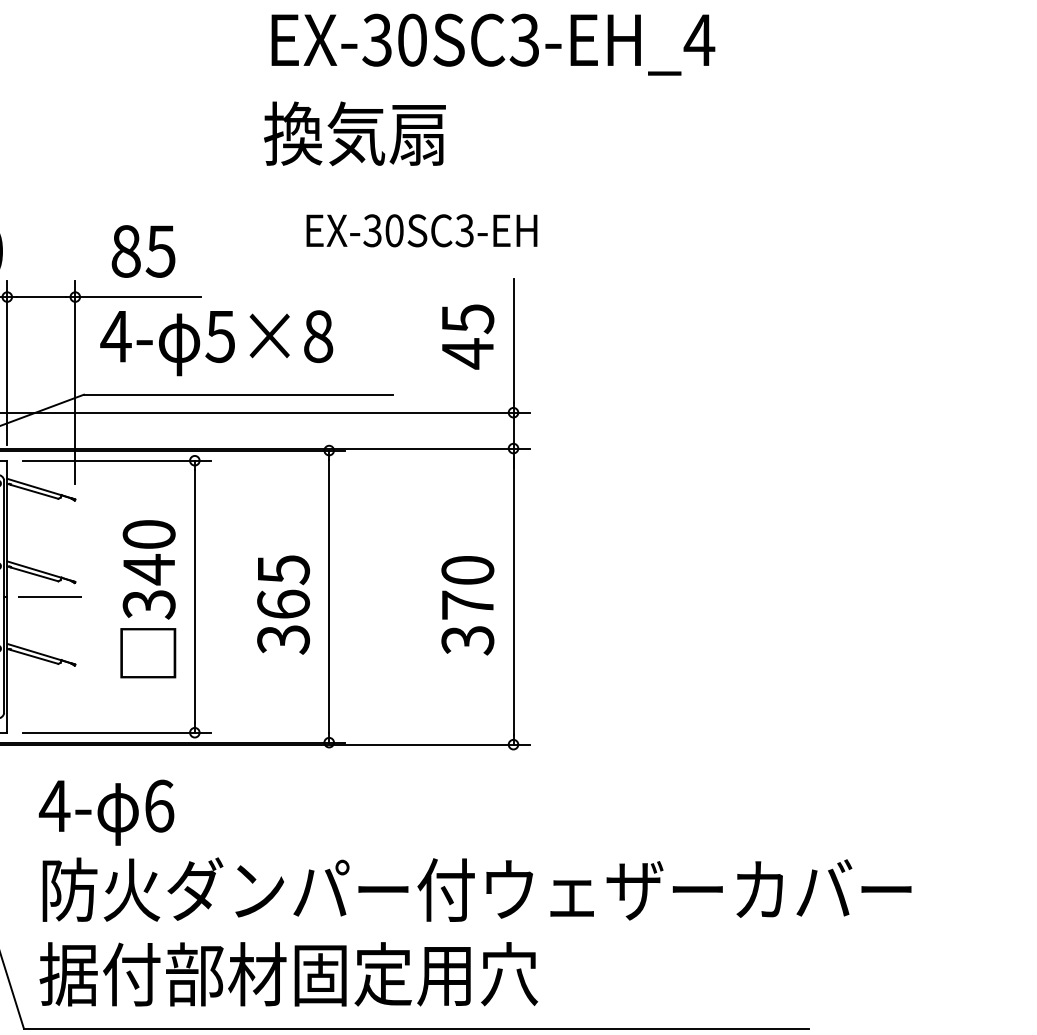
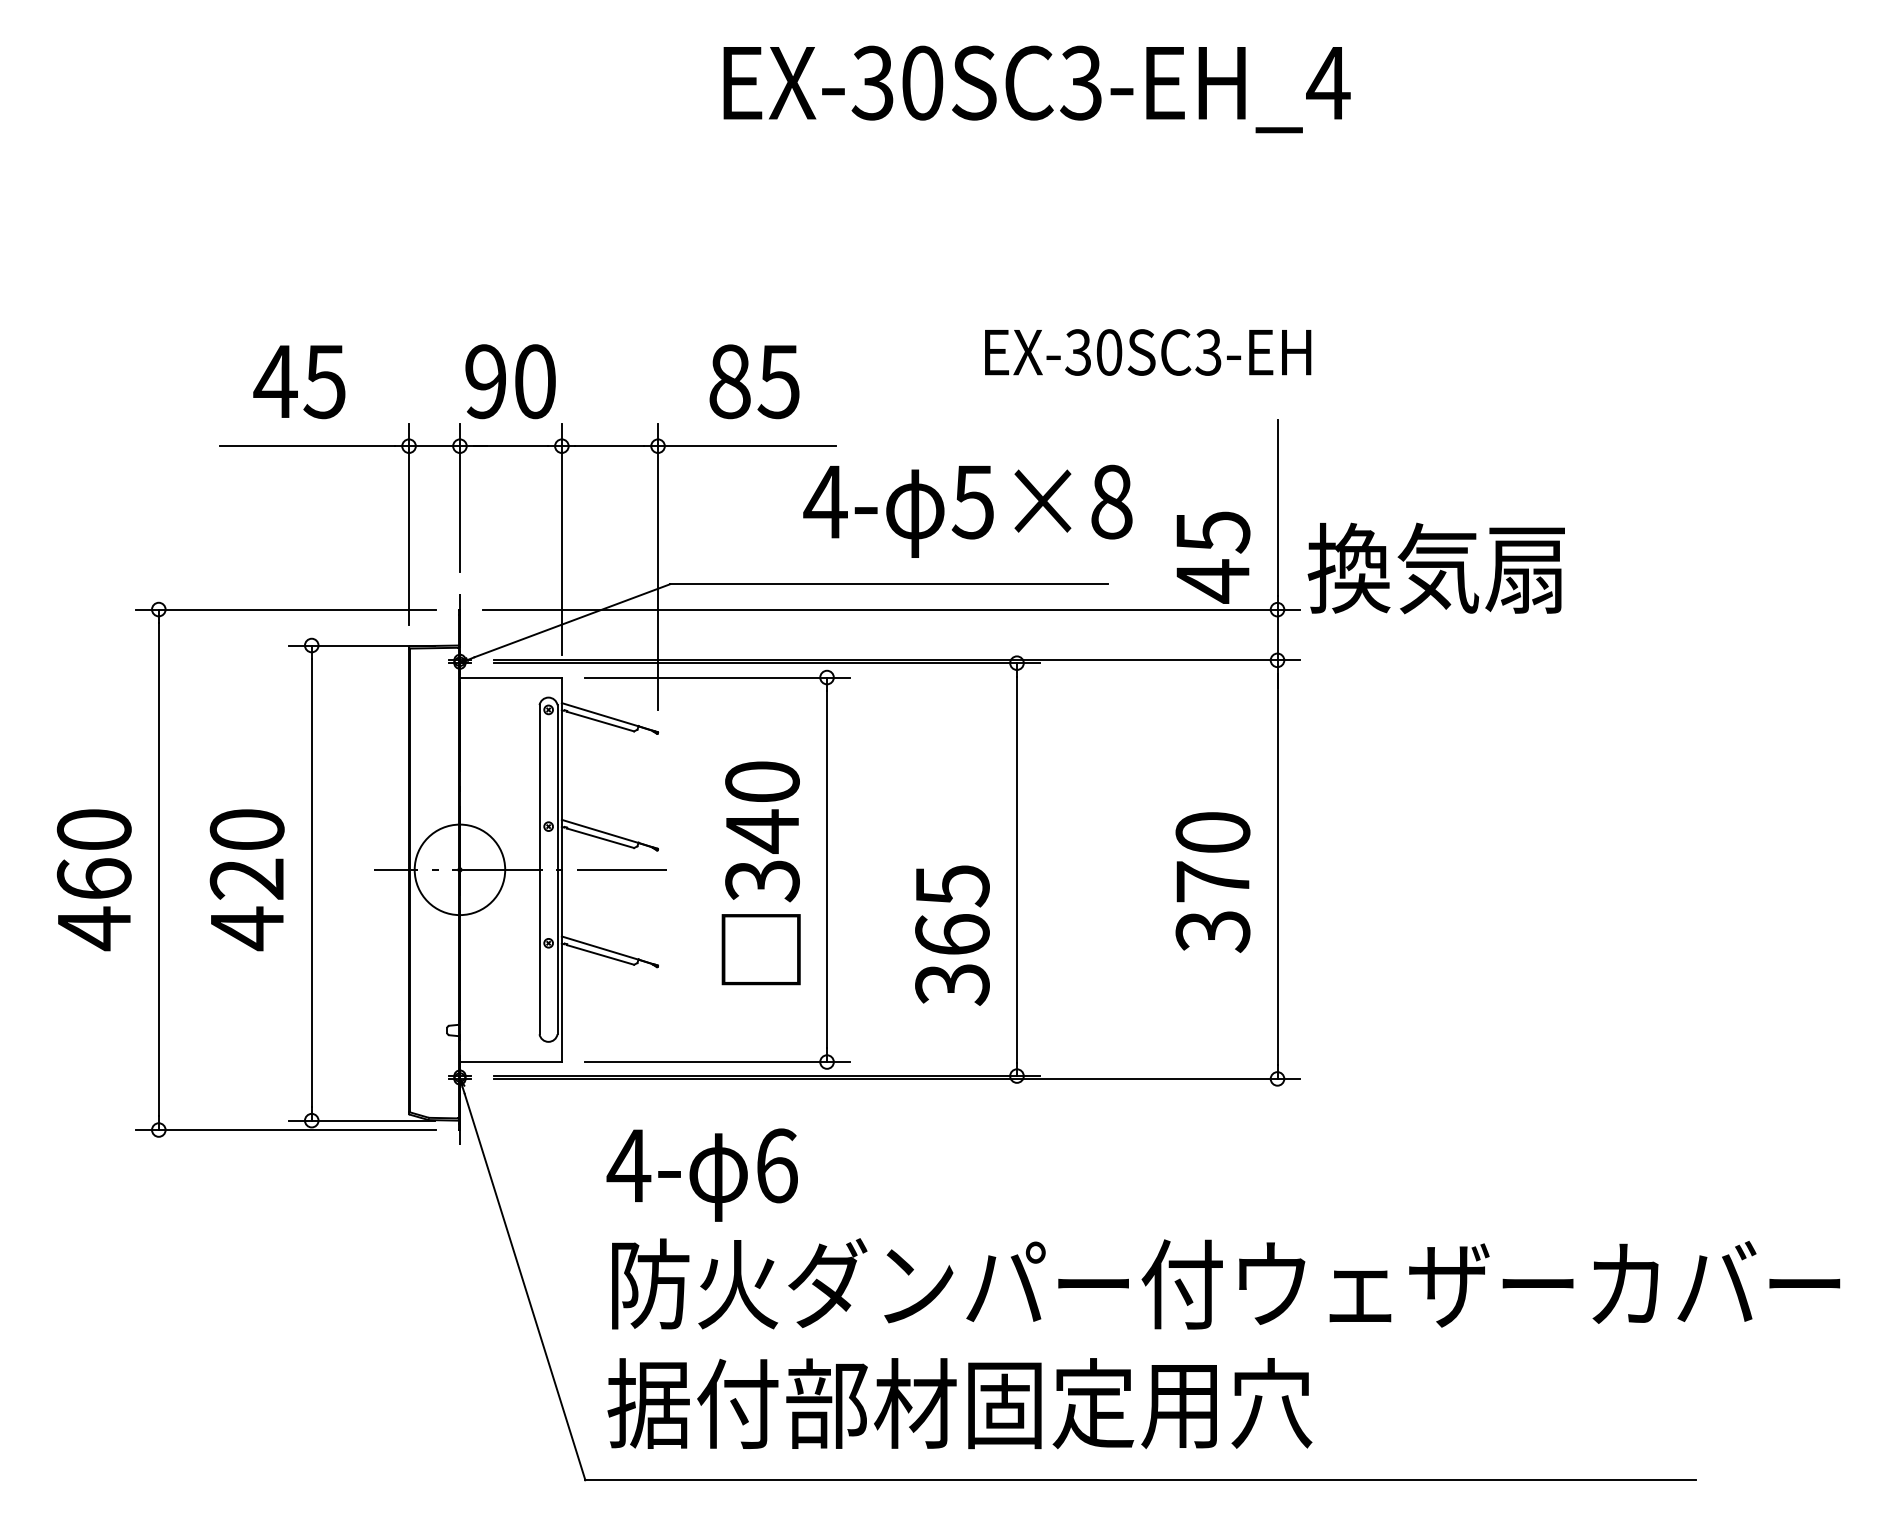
text: (492, 44) -> (1036, 89), moved
text: (354, 133) -> (1435, 568), moved
text: (468, 336) -> (1213, 557), moved
text: (216, 342) -> (967, 510), moved
text: (283, 605) -> (952, 935), moved

